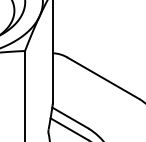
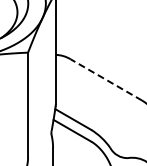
line: (102, 77) -> (105, 79), solid -> dashed

